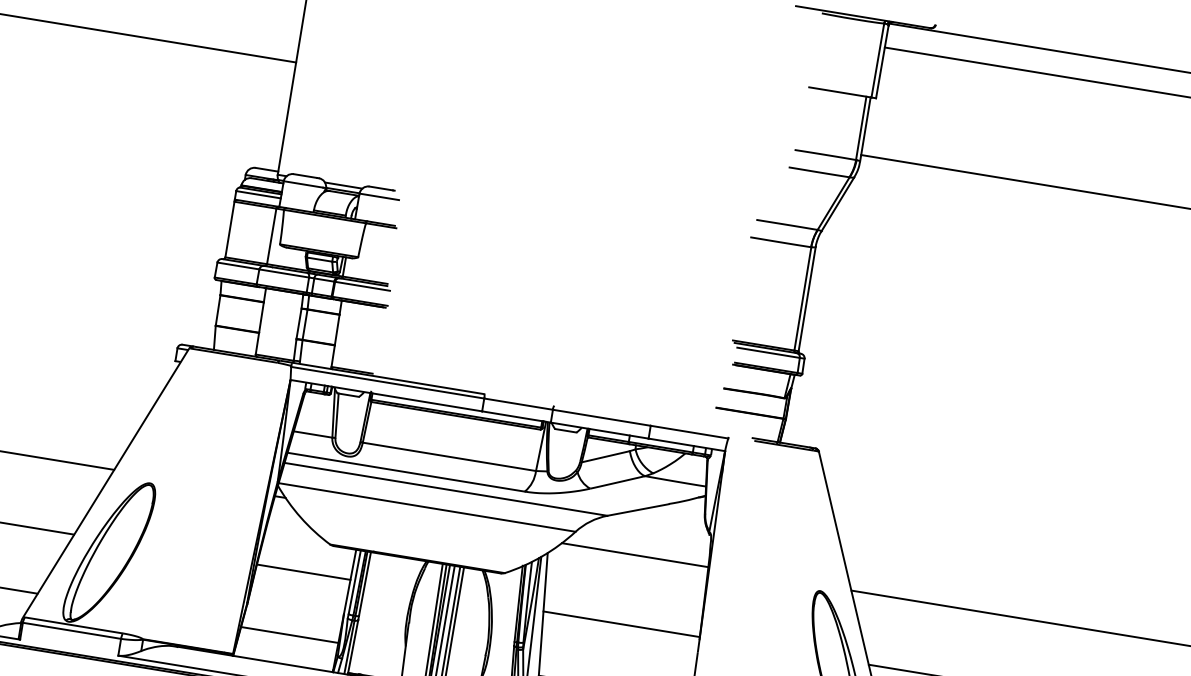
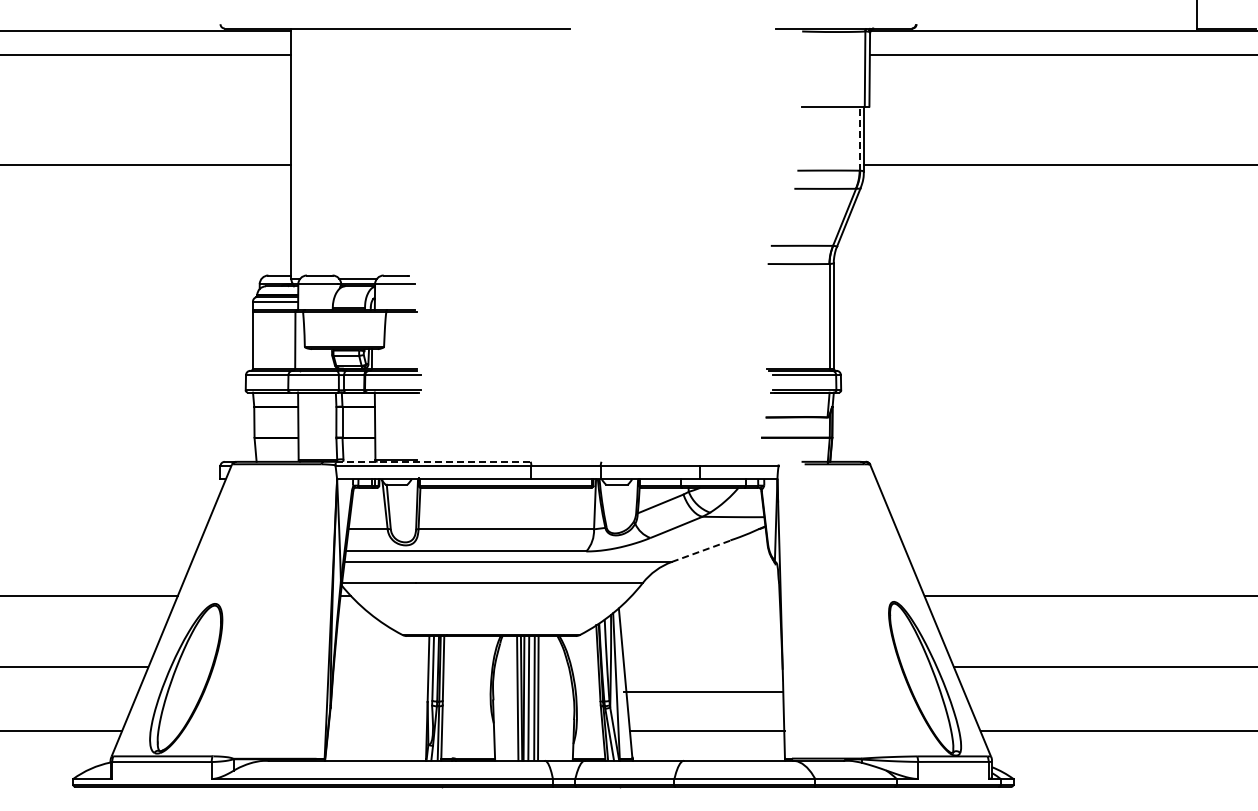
line: (861, 128) -> (859, 138), solid -> dashed
line: (388, 378) -> (433, 461), solid -> dashed
line: (638, 510) -> (701, 551), solid -> dashed
line: (635, 555) -> (705, 596), removed
line: (303, 571) -> (380, 666), removed
line: (621, 624) -> (703, 691), moved
line: (289, 634) -> (377, 730), removed

